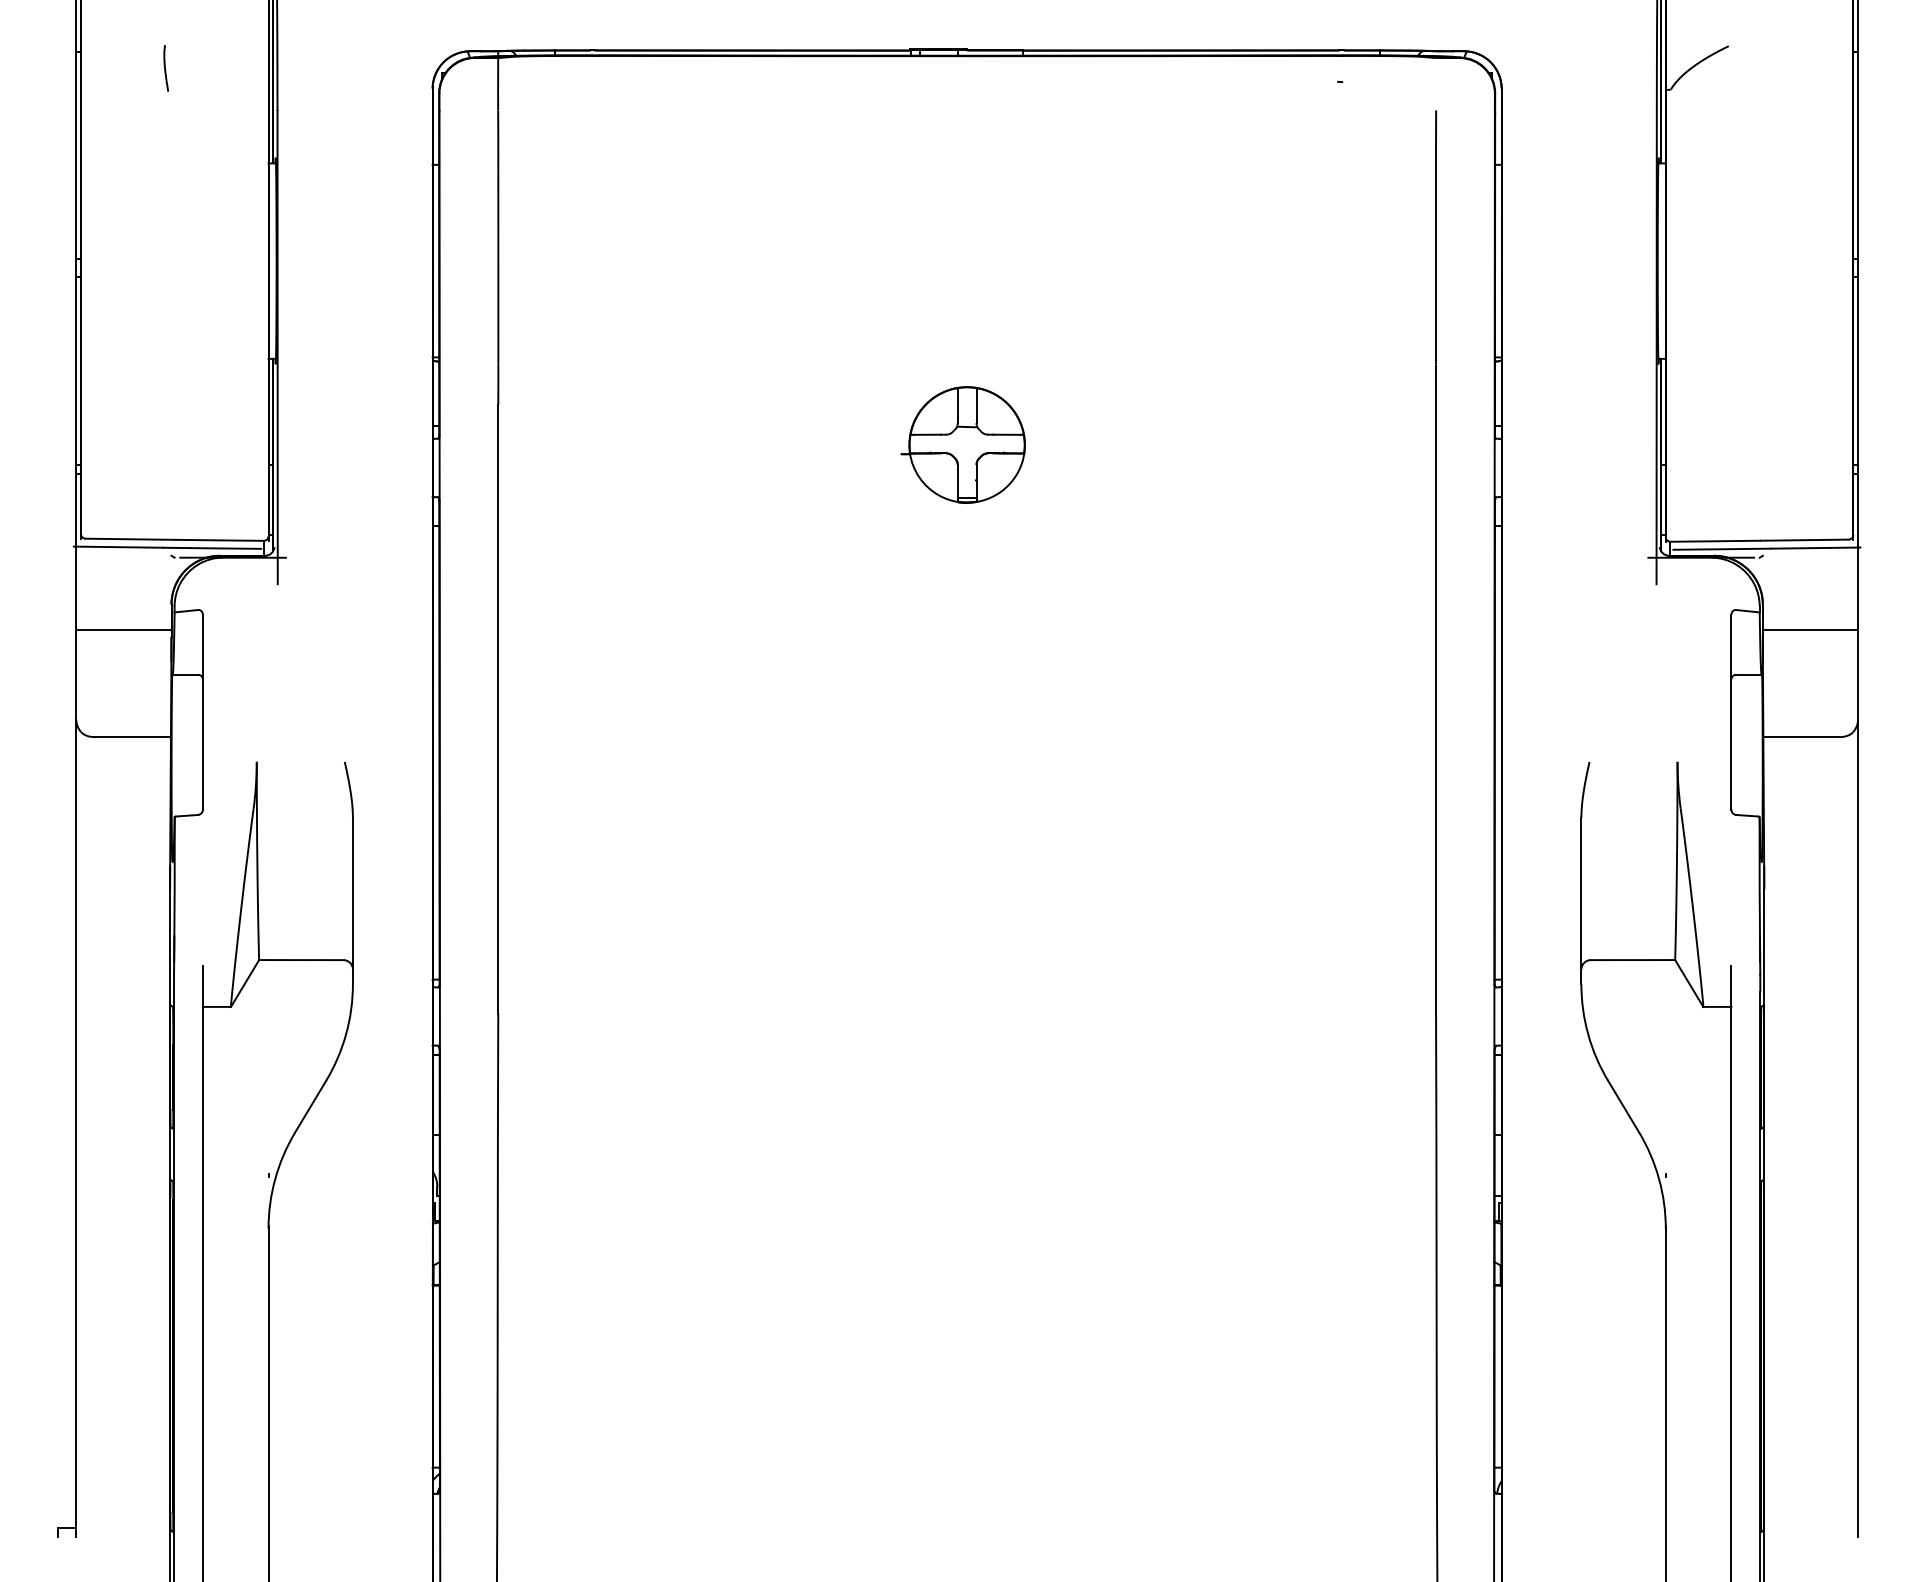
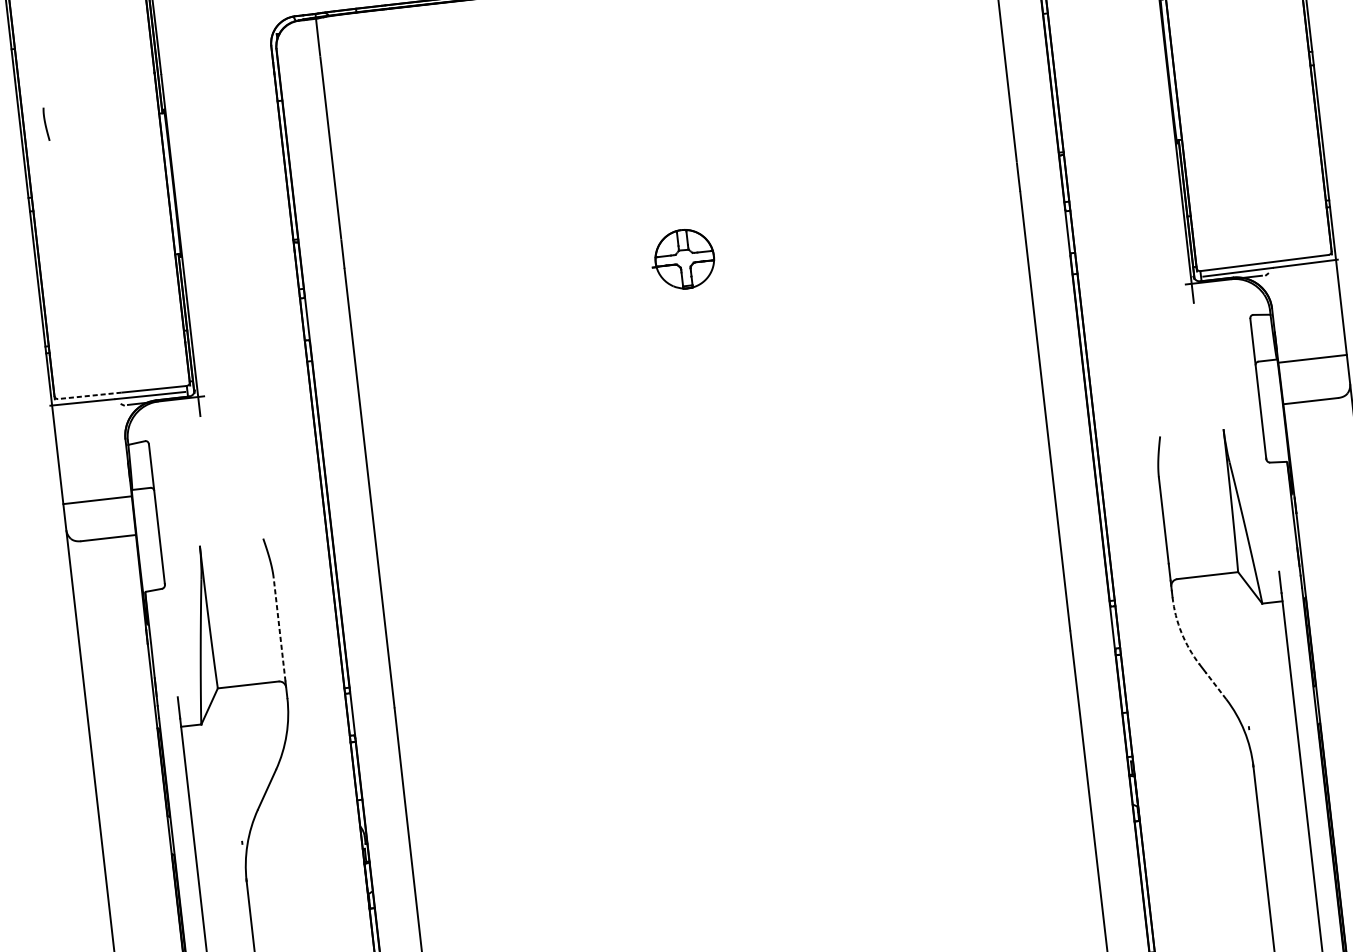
curve: (165, 68) -> (45, 124), moved
part: (962, 444) -> (682, 259), size x0.7
line: (129, 539) -> (89, 396), solid -> dashed
line: (123, 630) -> (97, 500), moved
line: (1810, 630) -> (1312, 358), moved
line: (352, 889) -> (279, 629), solid -> dashed
arc: (1588, 1034) -> (1181, 632), solid -> dashed
line: (1626, 1111) -> (1215, 685), solid -> dashed

